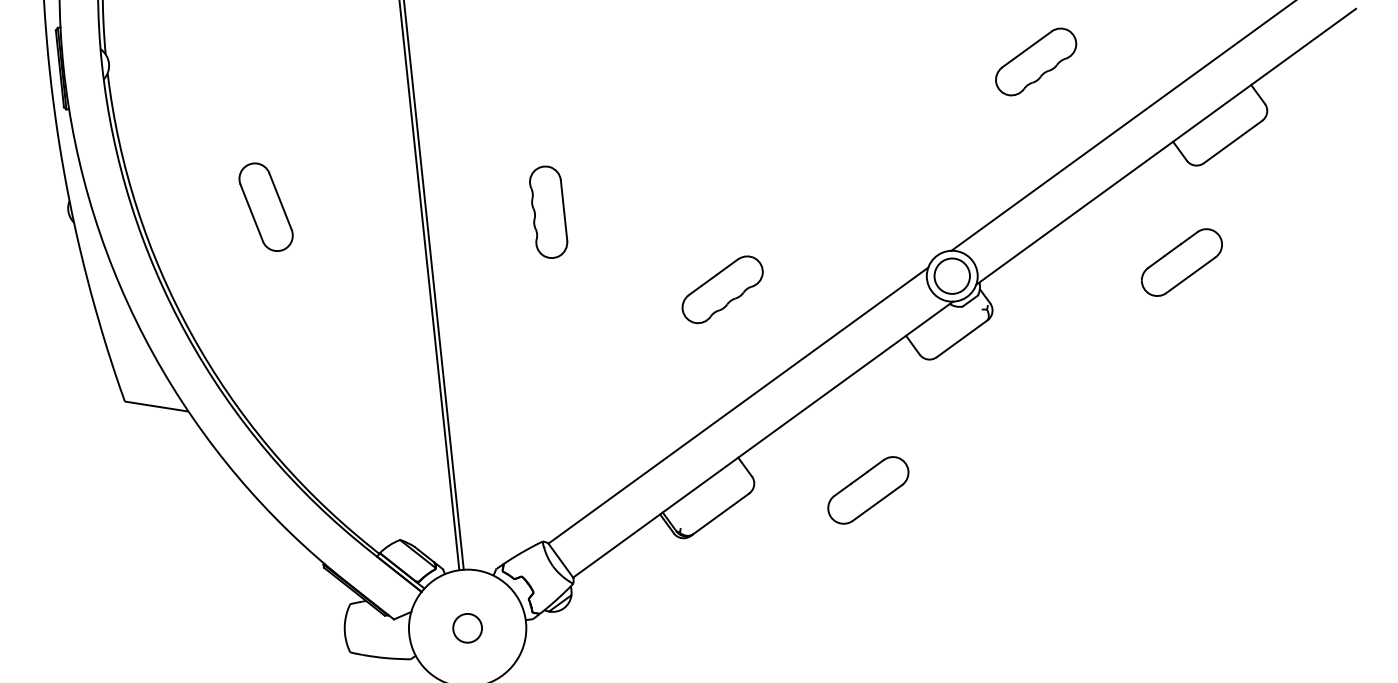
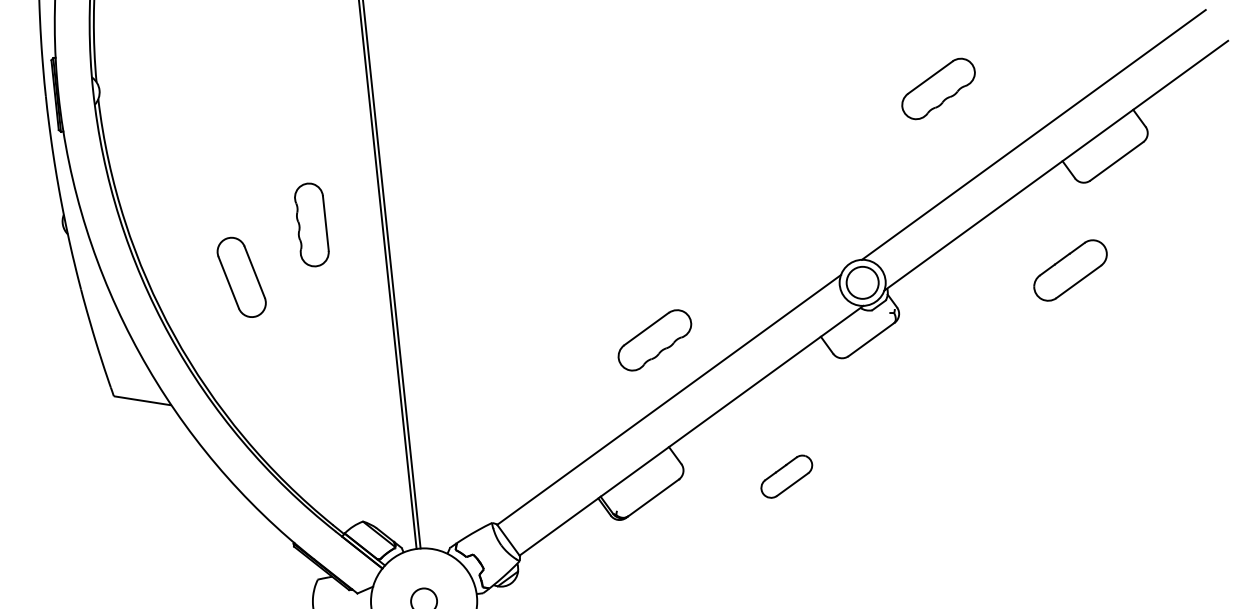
part: (265, 206) -> (241, 276), moved
part: (548, 211) -> (311, 224), moved
part: (722, 289) -> (654, 340), moved
part: (868, 490) -> (786, 476), size x0.7

